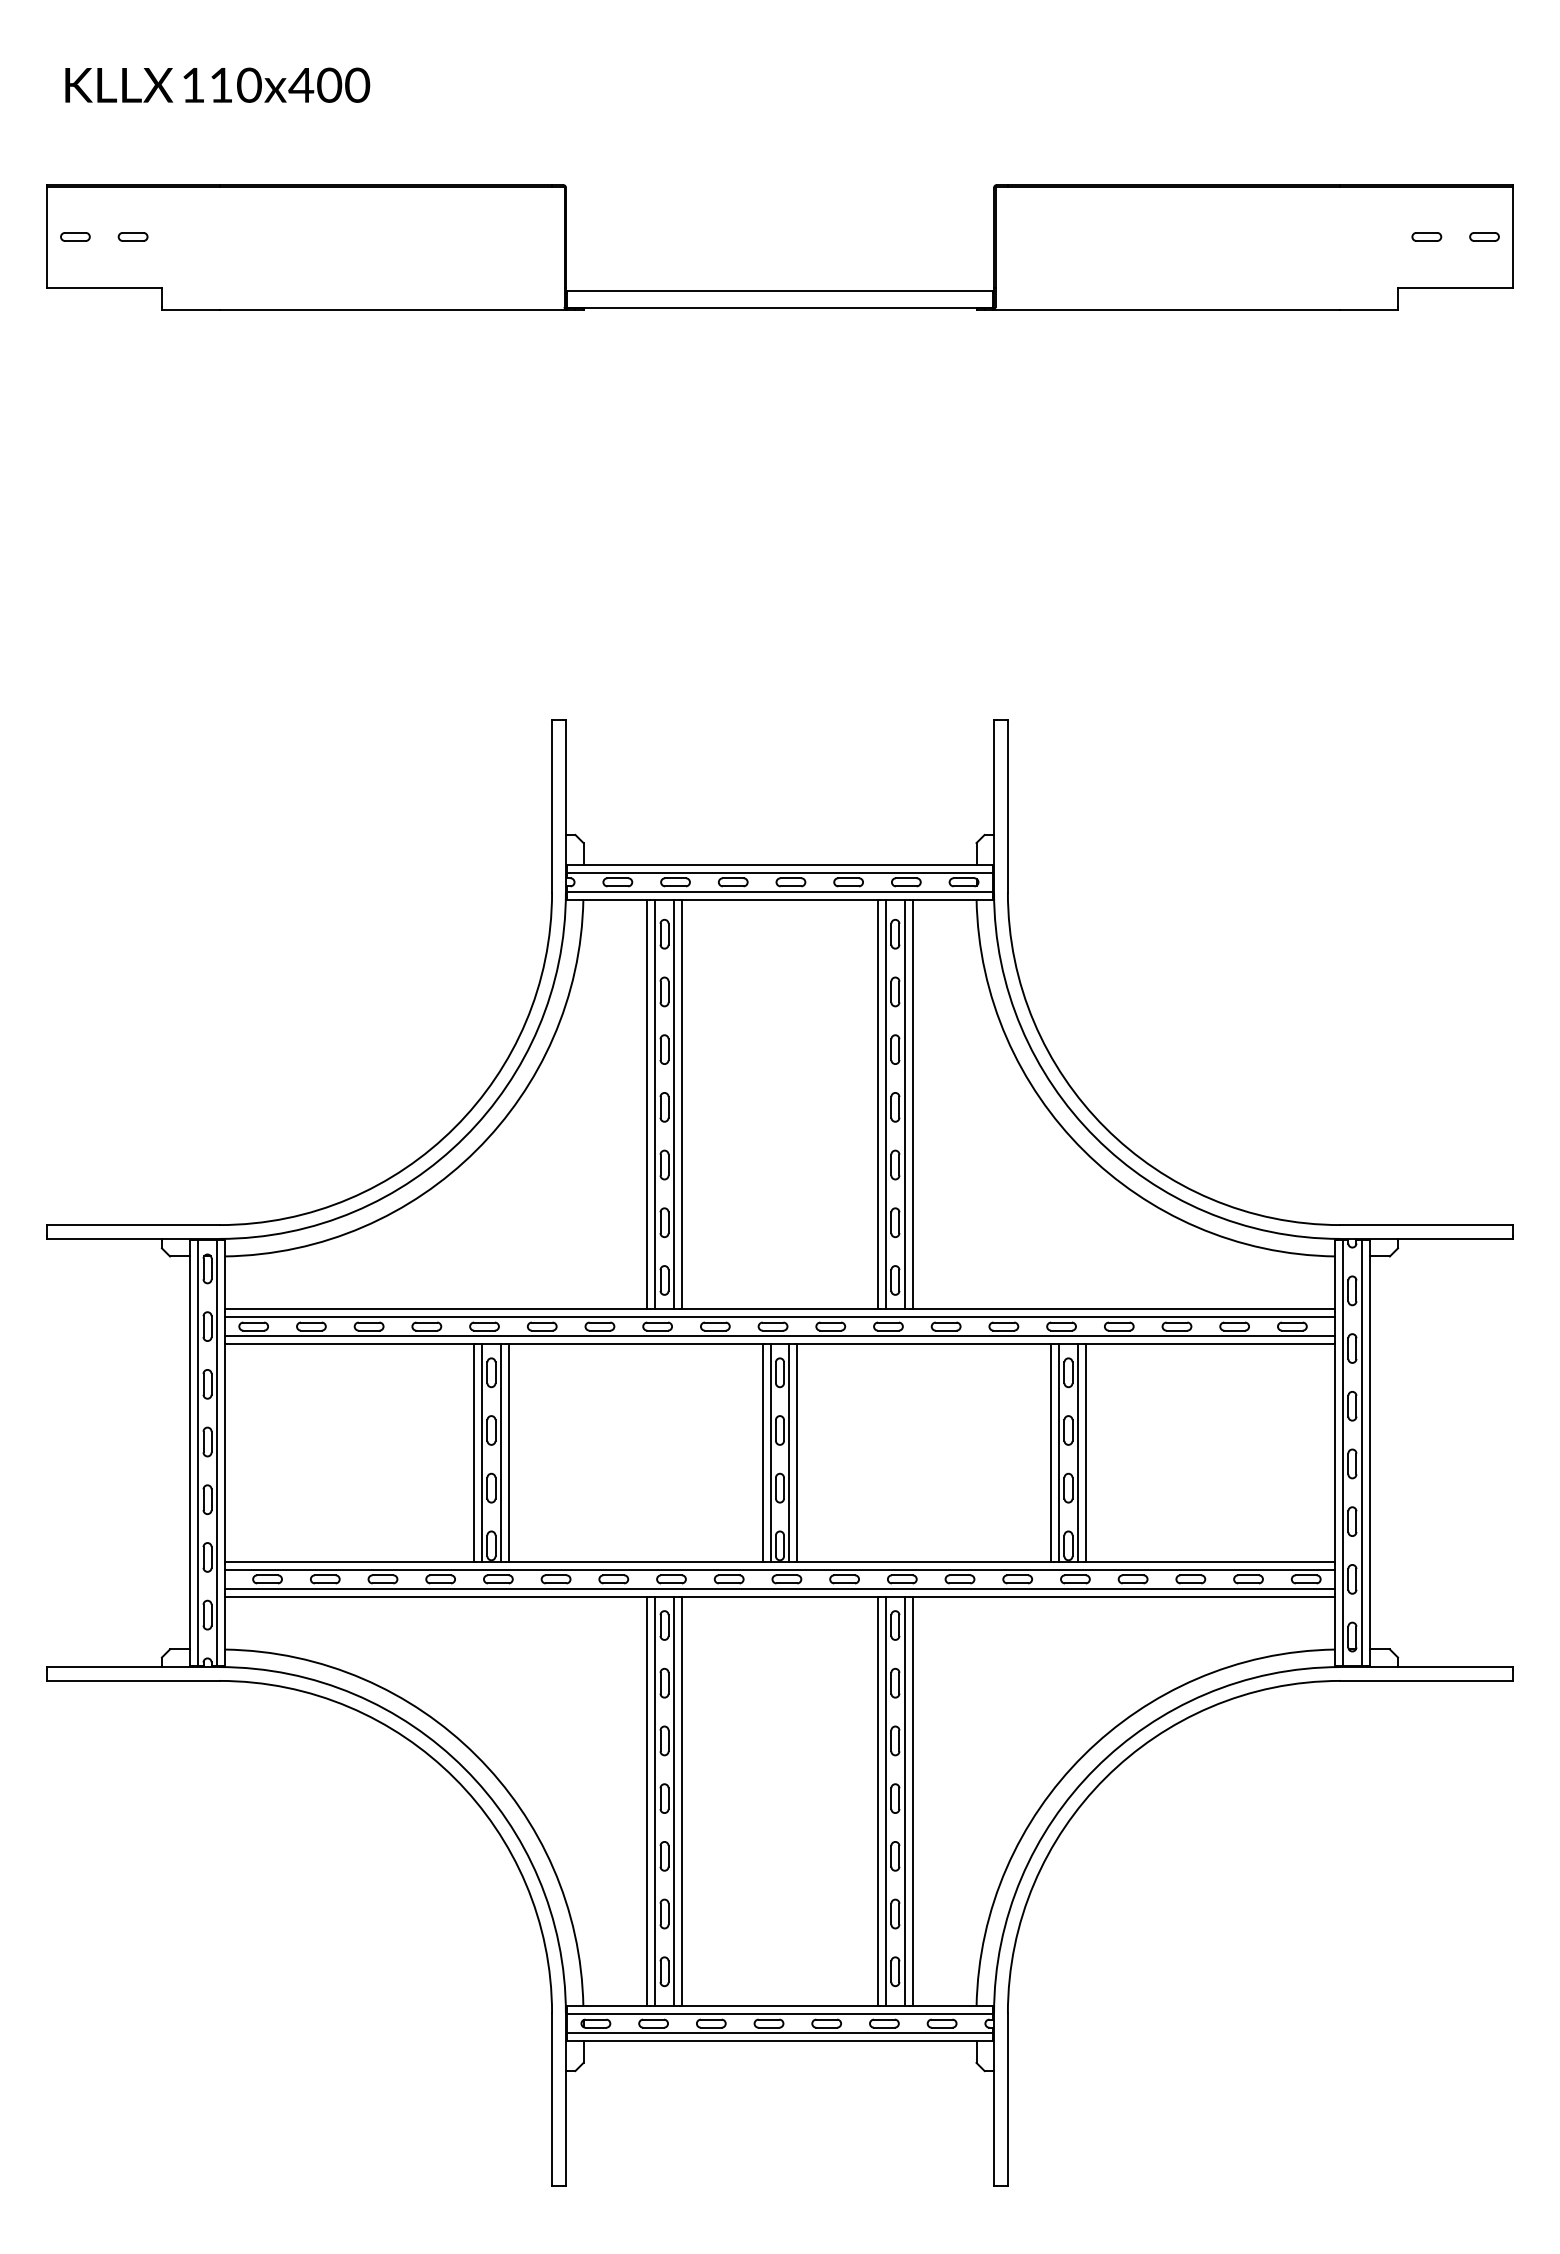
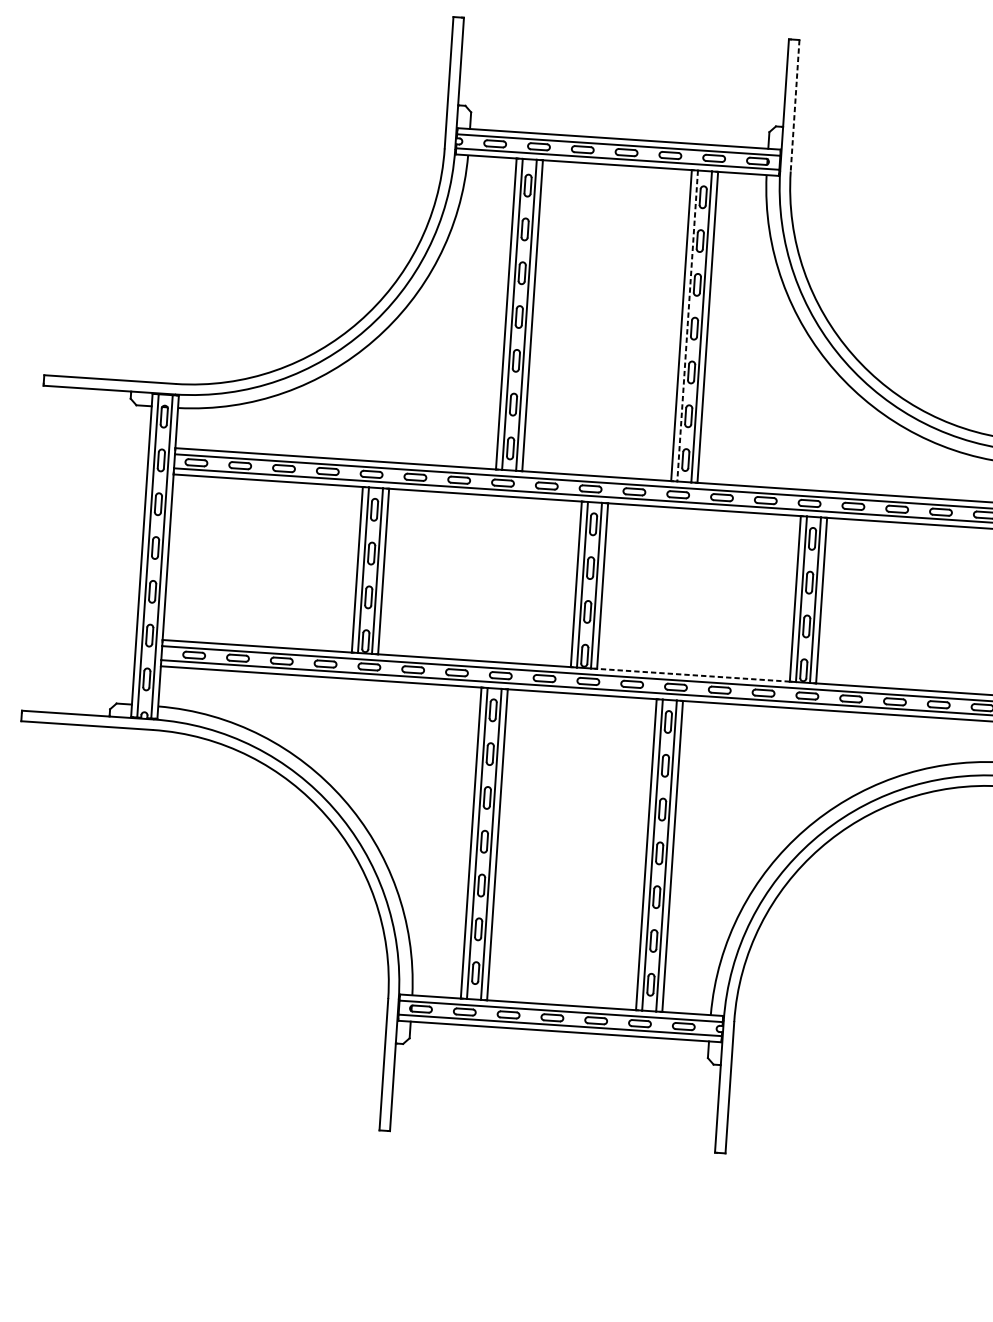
line: (1007, 806) -> (794, 105), solid -> dashed
line: (886, 1104) -> (687, 326), solid -> dashed
line: (924, 1562) -> (693, 675), solid -> dashed

